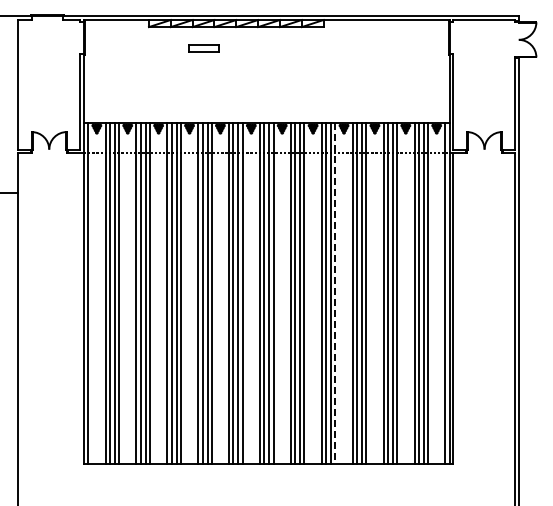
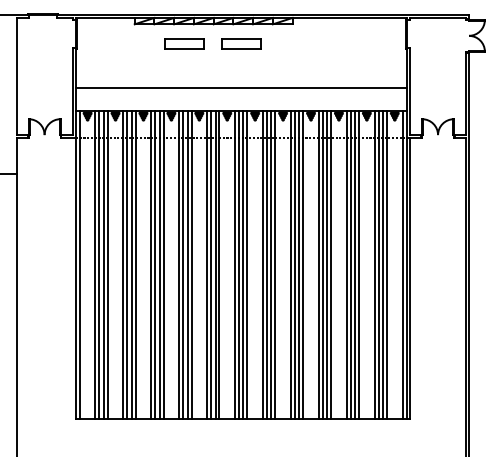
part: (203, 48) -> (184, 43), size x1.43
part: (266, 48) -> (240, 43), added
line: (266, 97) -> (240, 87), added
line: (335, 293) -> (303, 265), dashed -> solid

